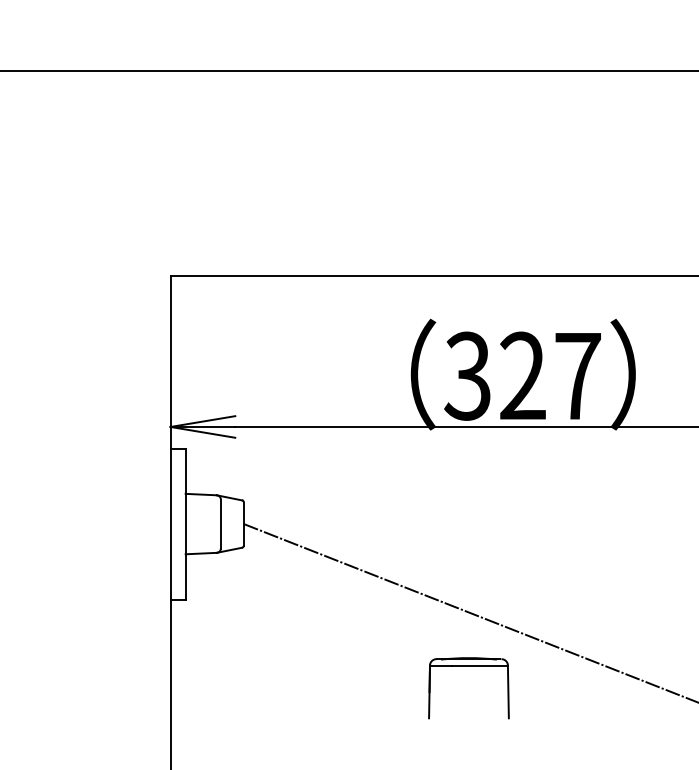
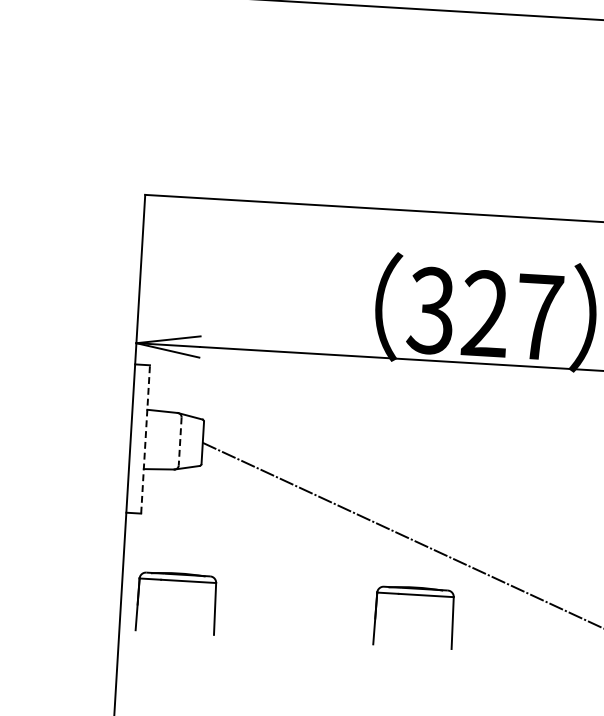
line: (185, 524) -> (145, 439), solid -> dashed
line: (220, 524) -> (179, 441), solid -> dashed
part: (226, 666) -> (177, 581), added

